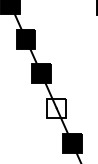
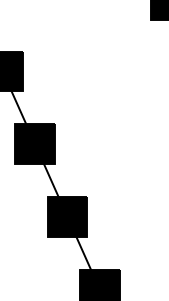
fill: (56, 108) -> (66, 216), added

